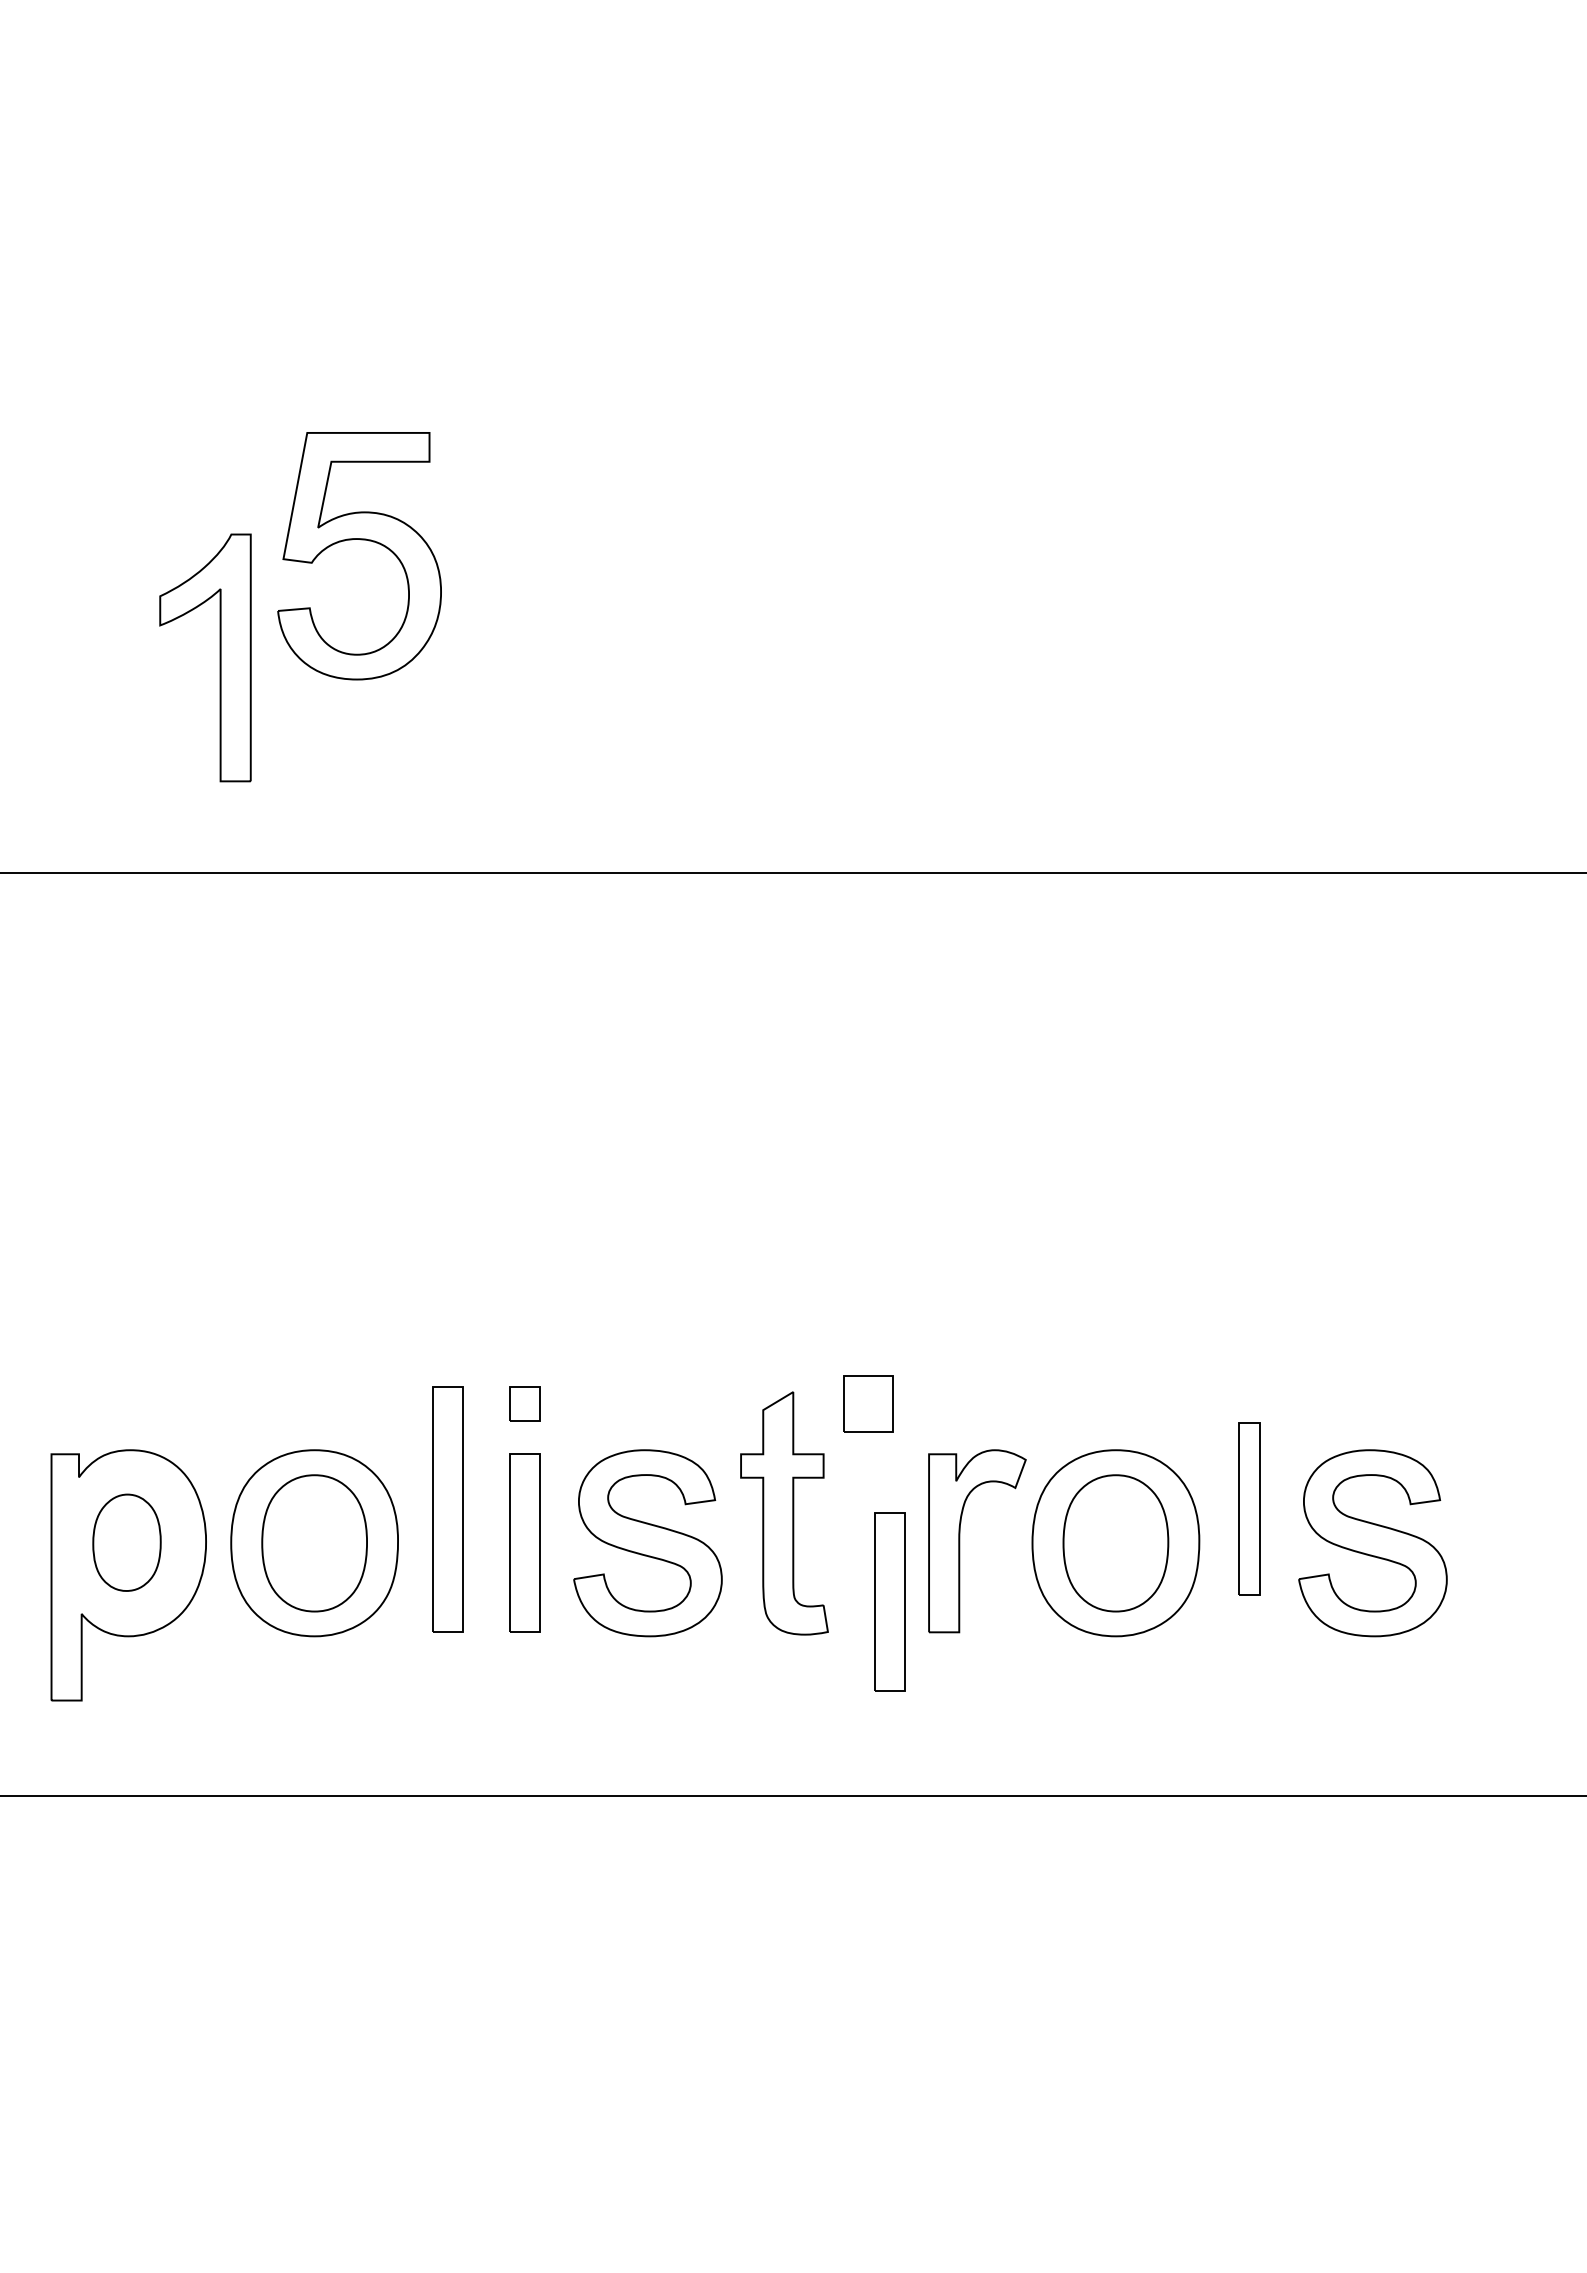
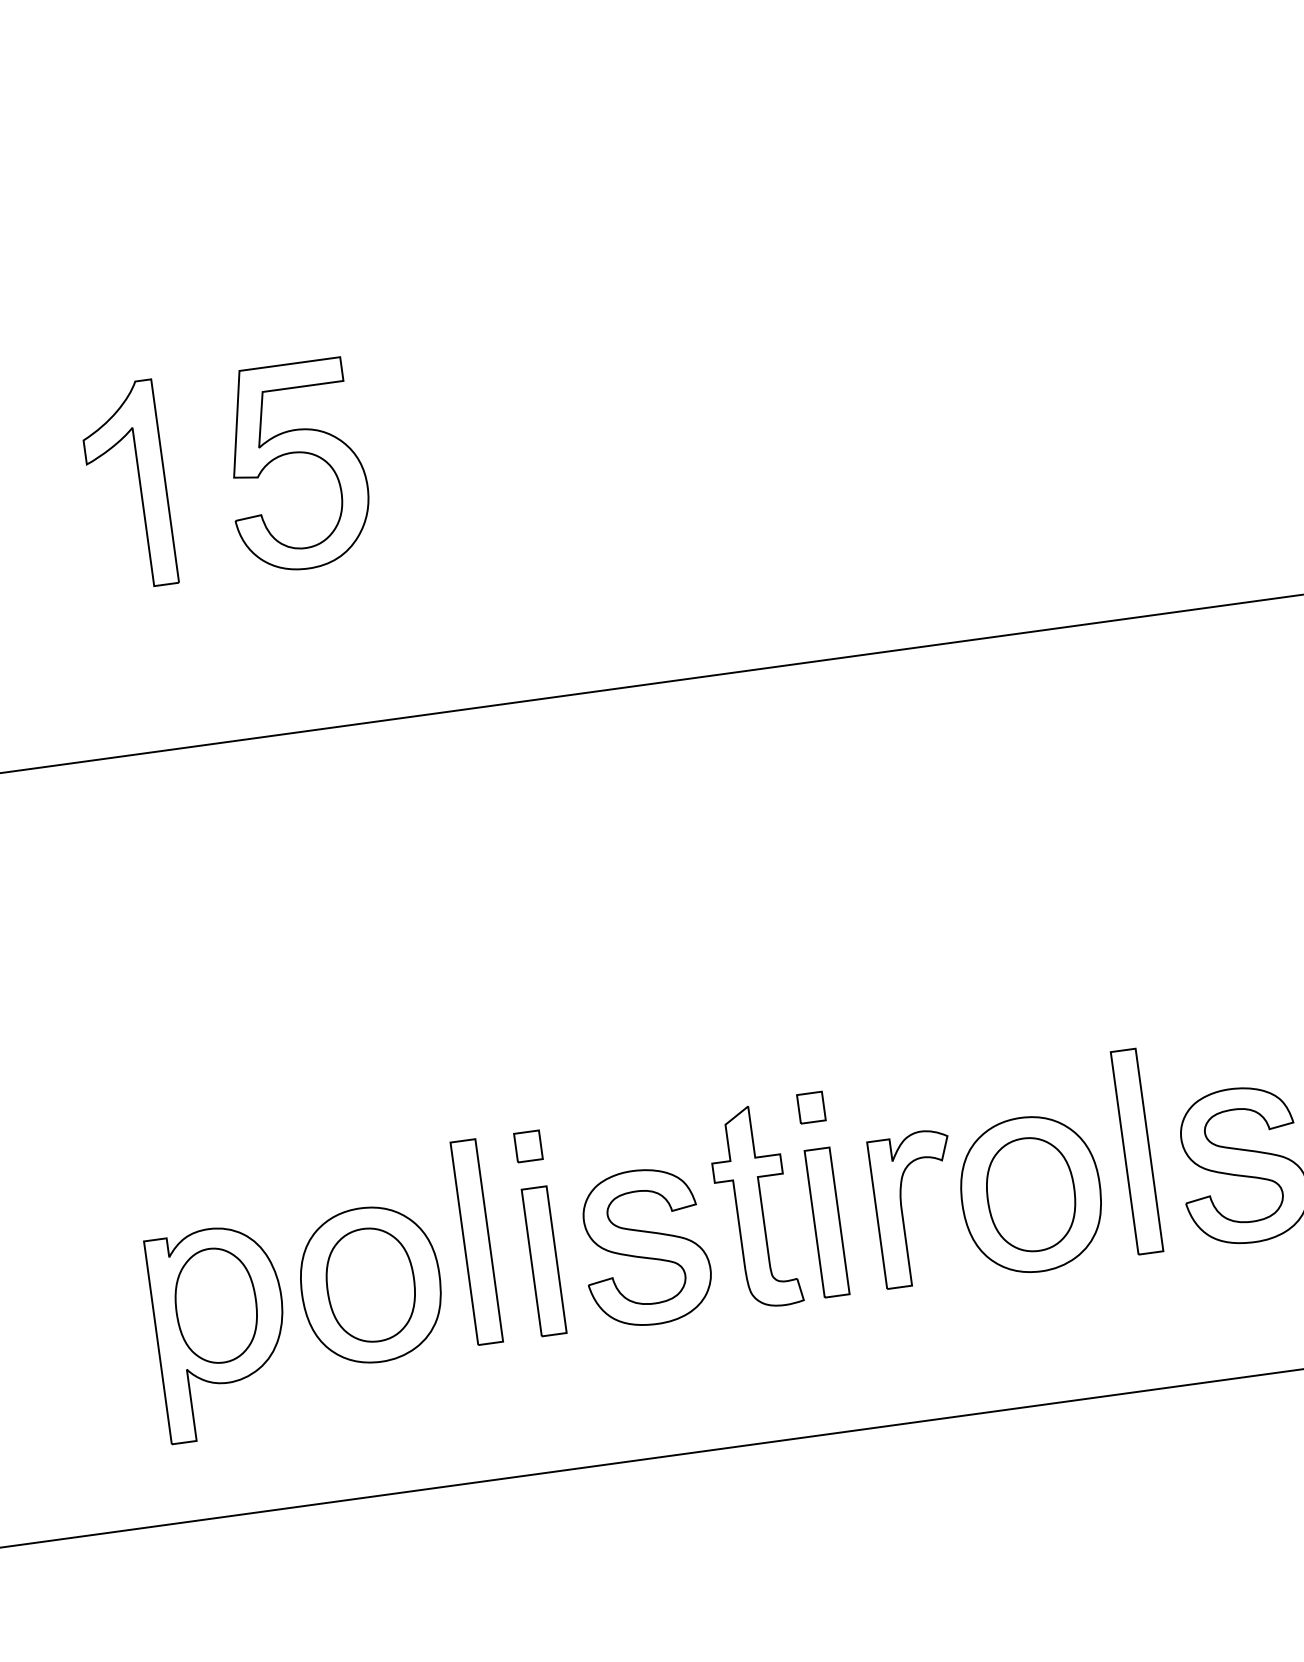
part: (219, 657) -> (139, 484), moved
part: (867, 1403) -> (810, 1107), size x0.62
part: (1248, 1509) -> (1136, 1151), size x1.43
part: (126, 1542) -> (215, 1305), size x1.43
part: (889, 1601) -> (826, 1222), moved

